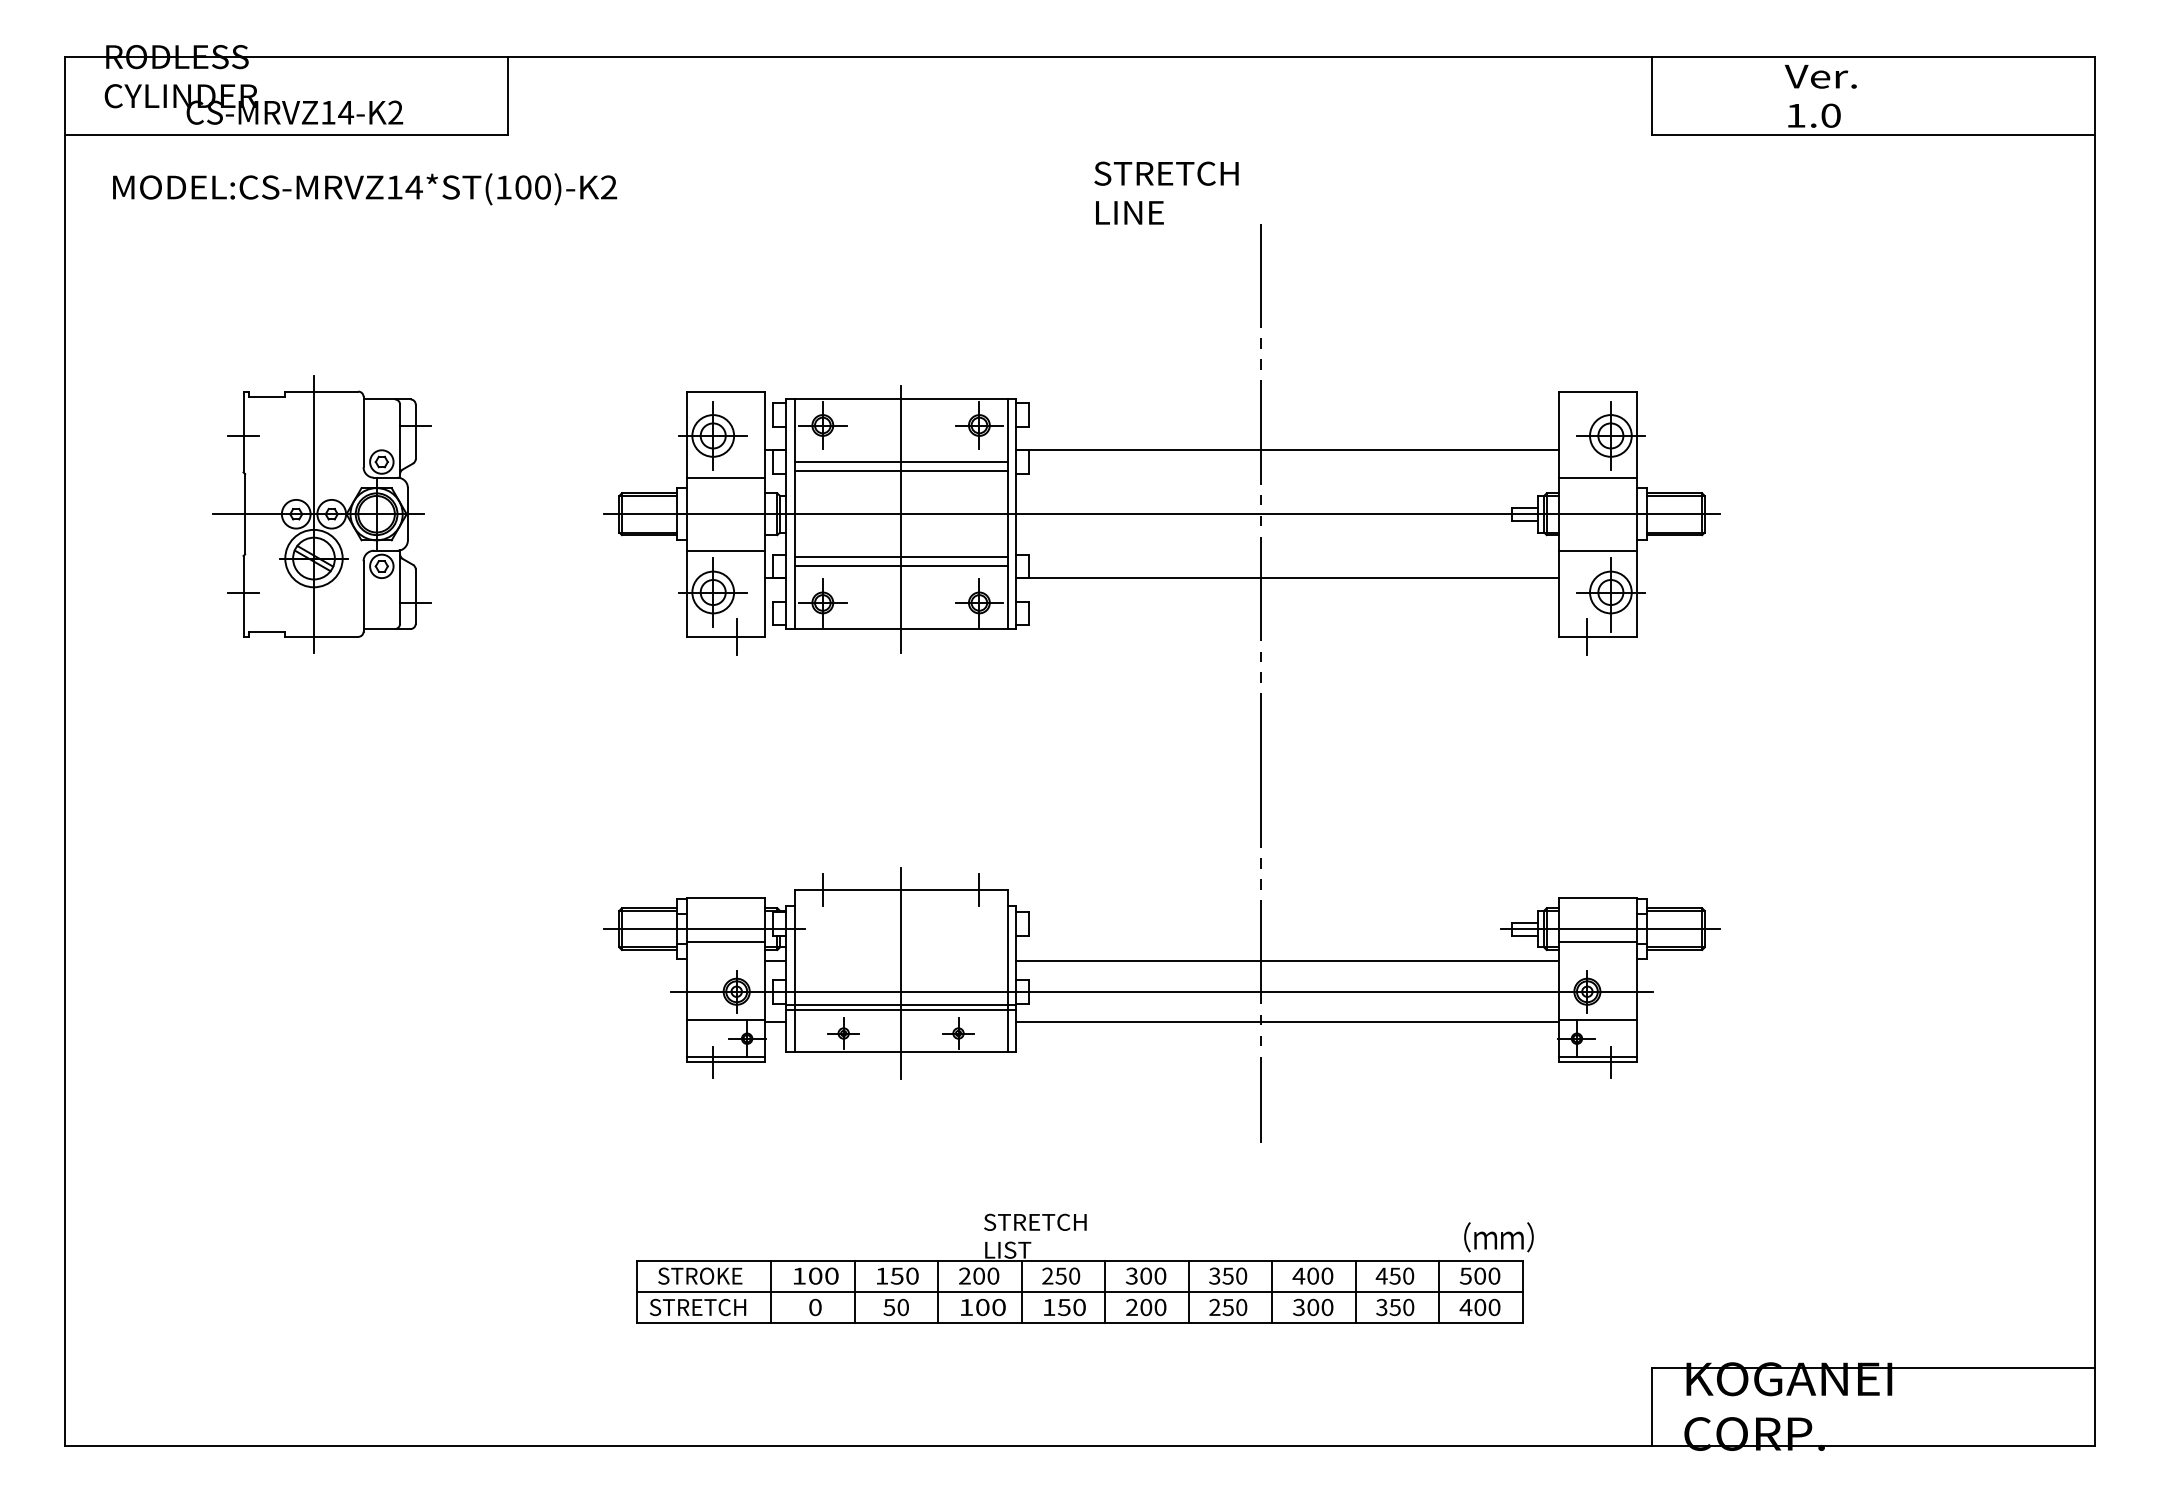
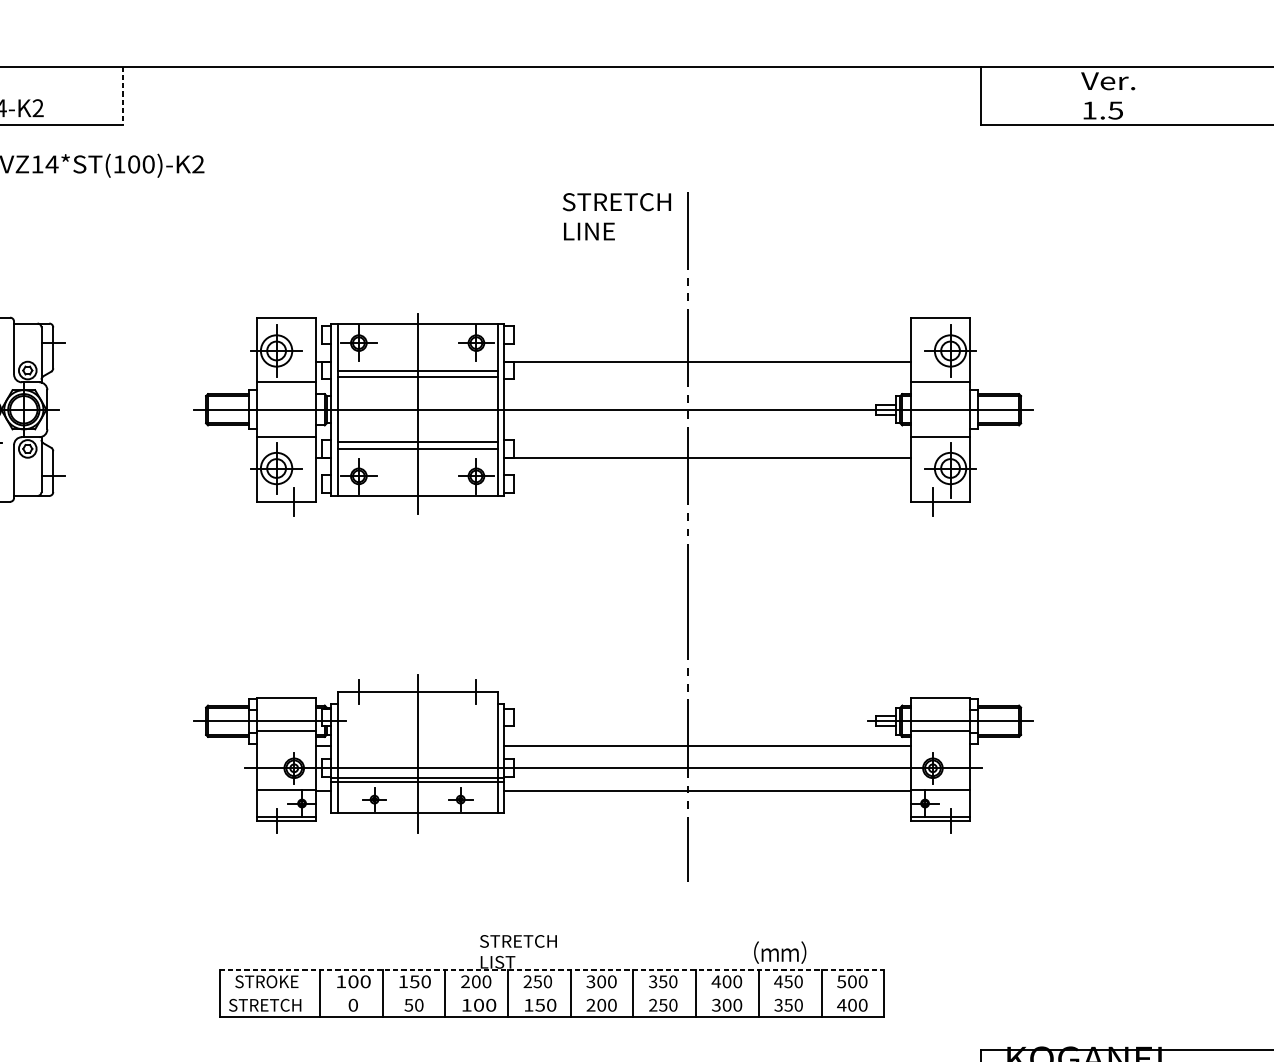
line: (508, 96) -> (122, 96), solid -> dashed
text: (1830, 115) -> (1115, 110), 1.0 -> 1.5
text: (1166, 192) -> (616, 216), moved
text: (1498, 1237) -> (779, 952), moved
line: (1080, 1260) -> (552, 970), solid -> dashed
line: (1079, 1291) -> (551, 993), removed

